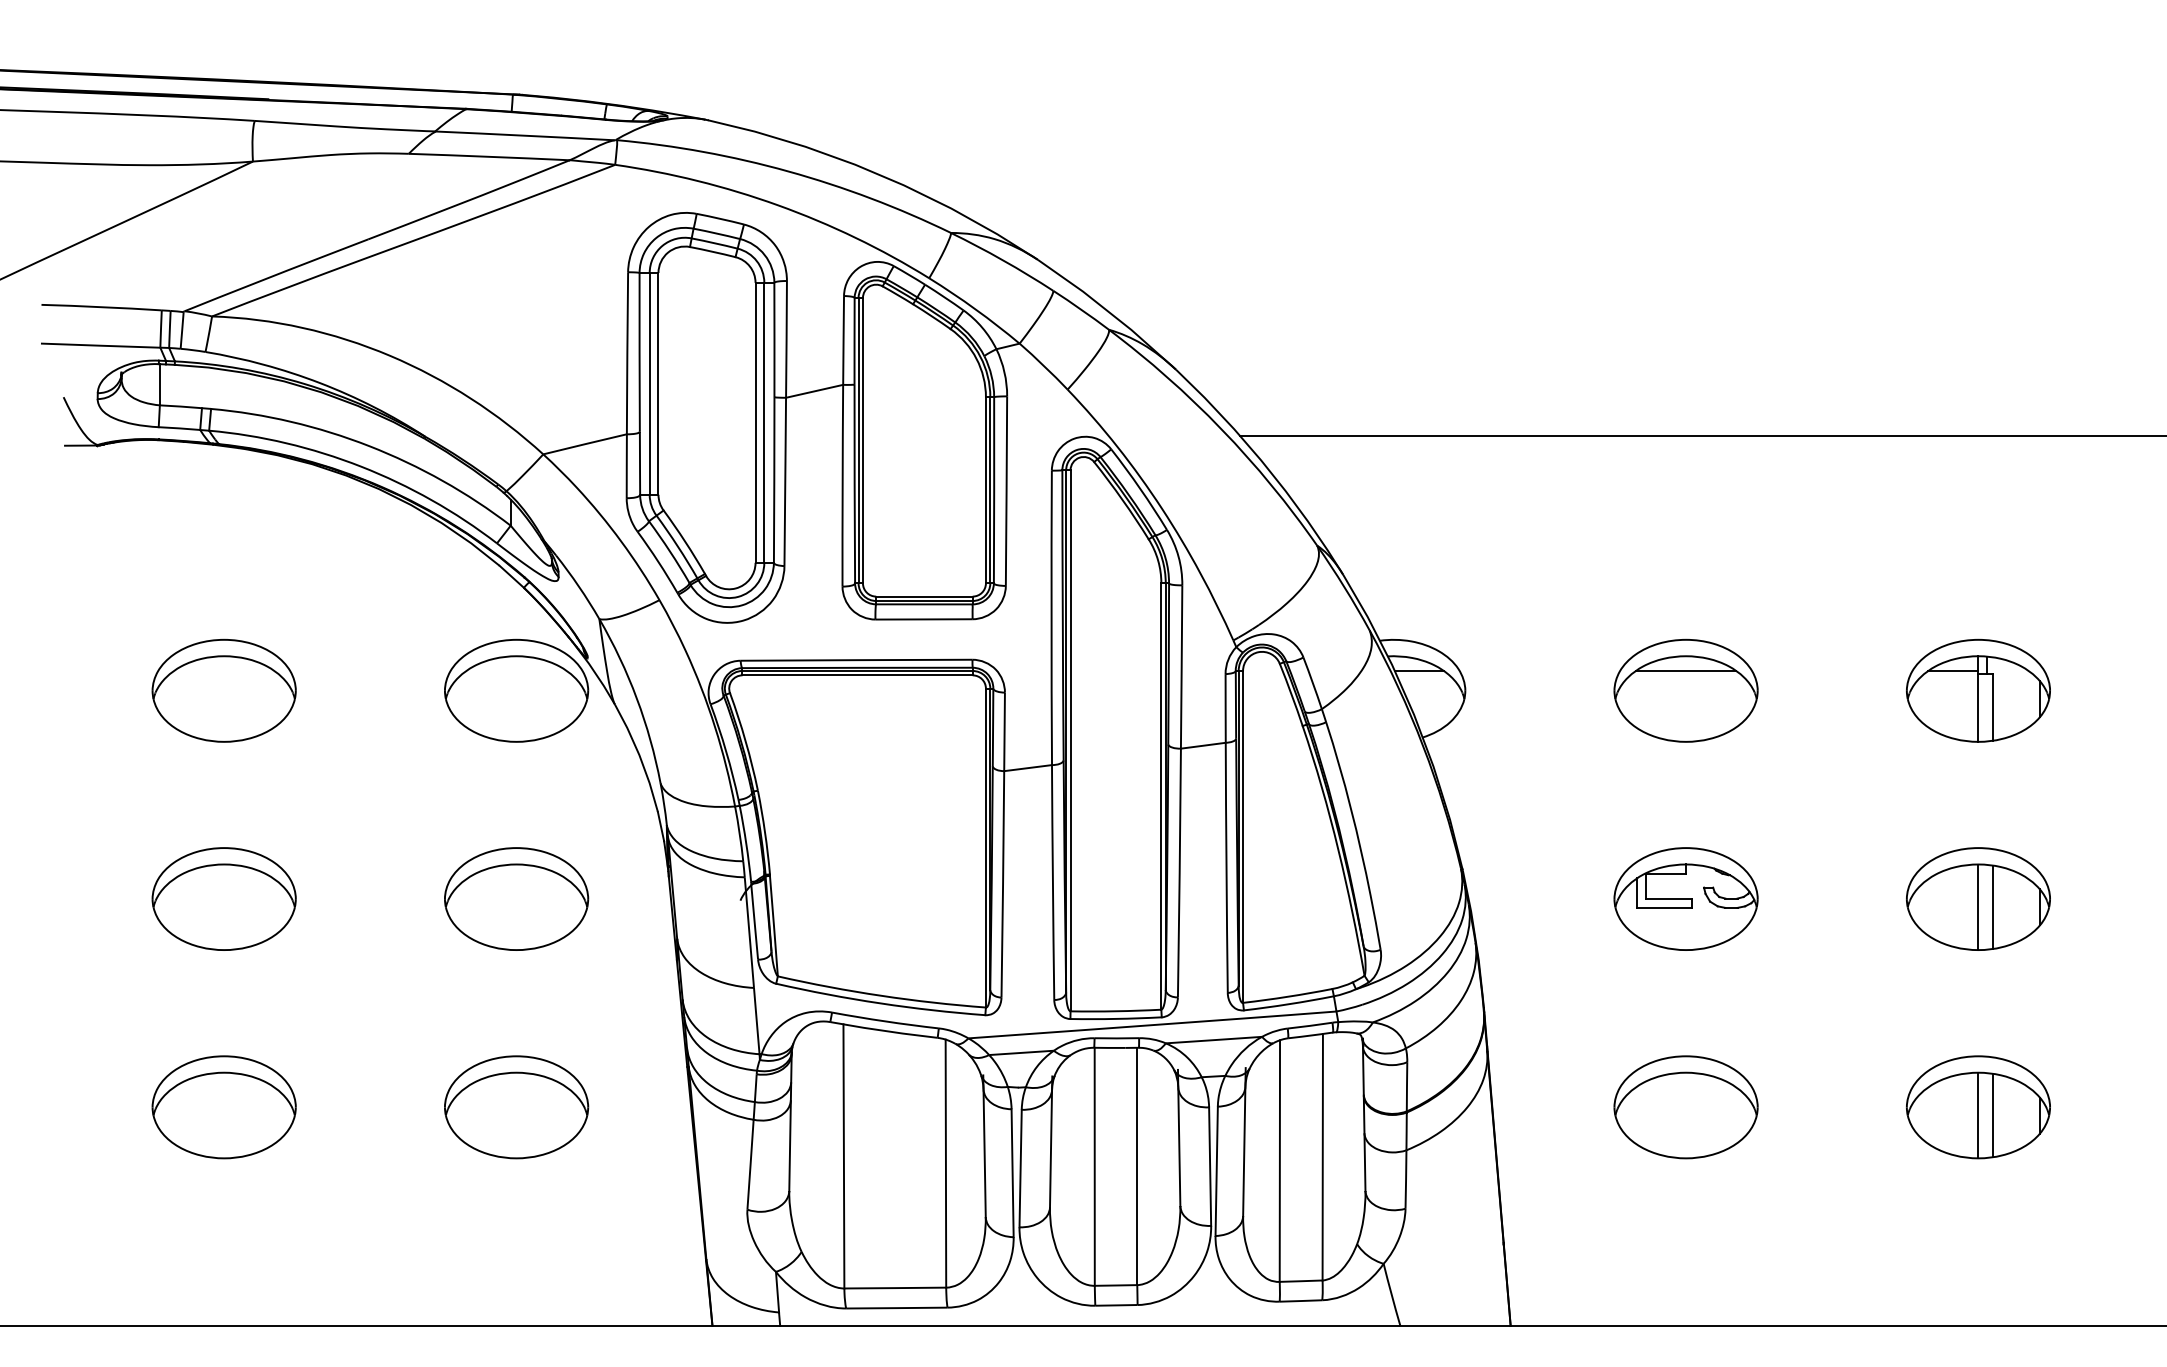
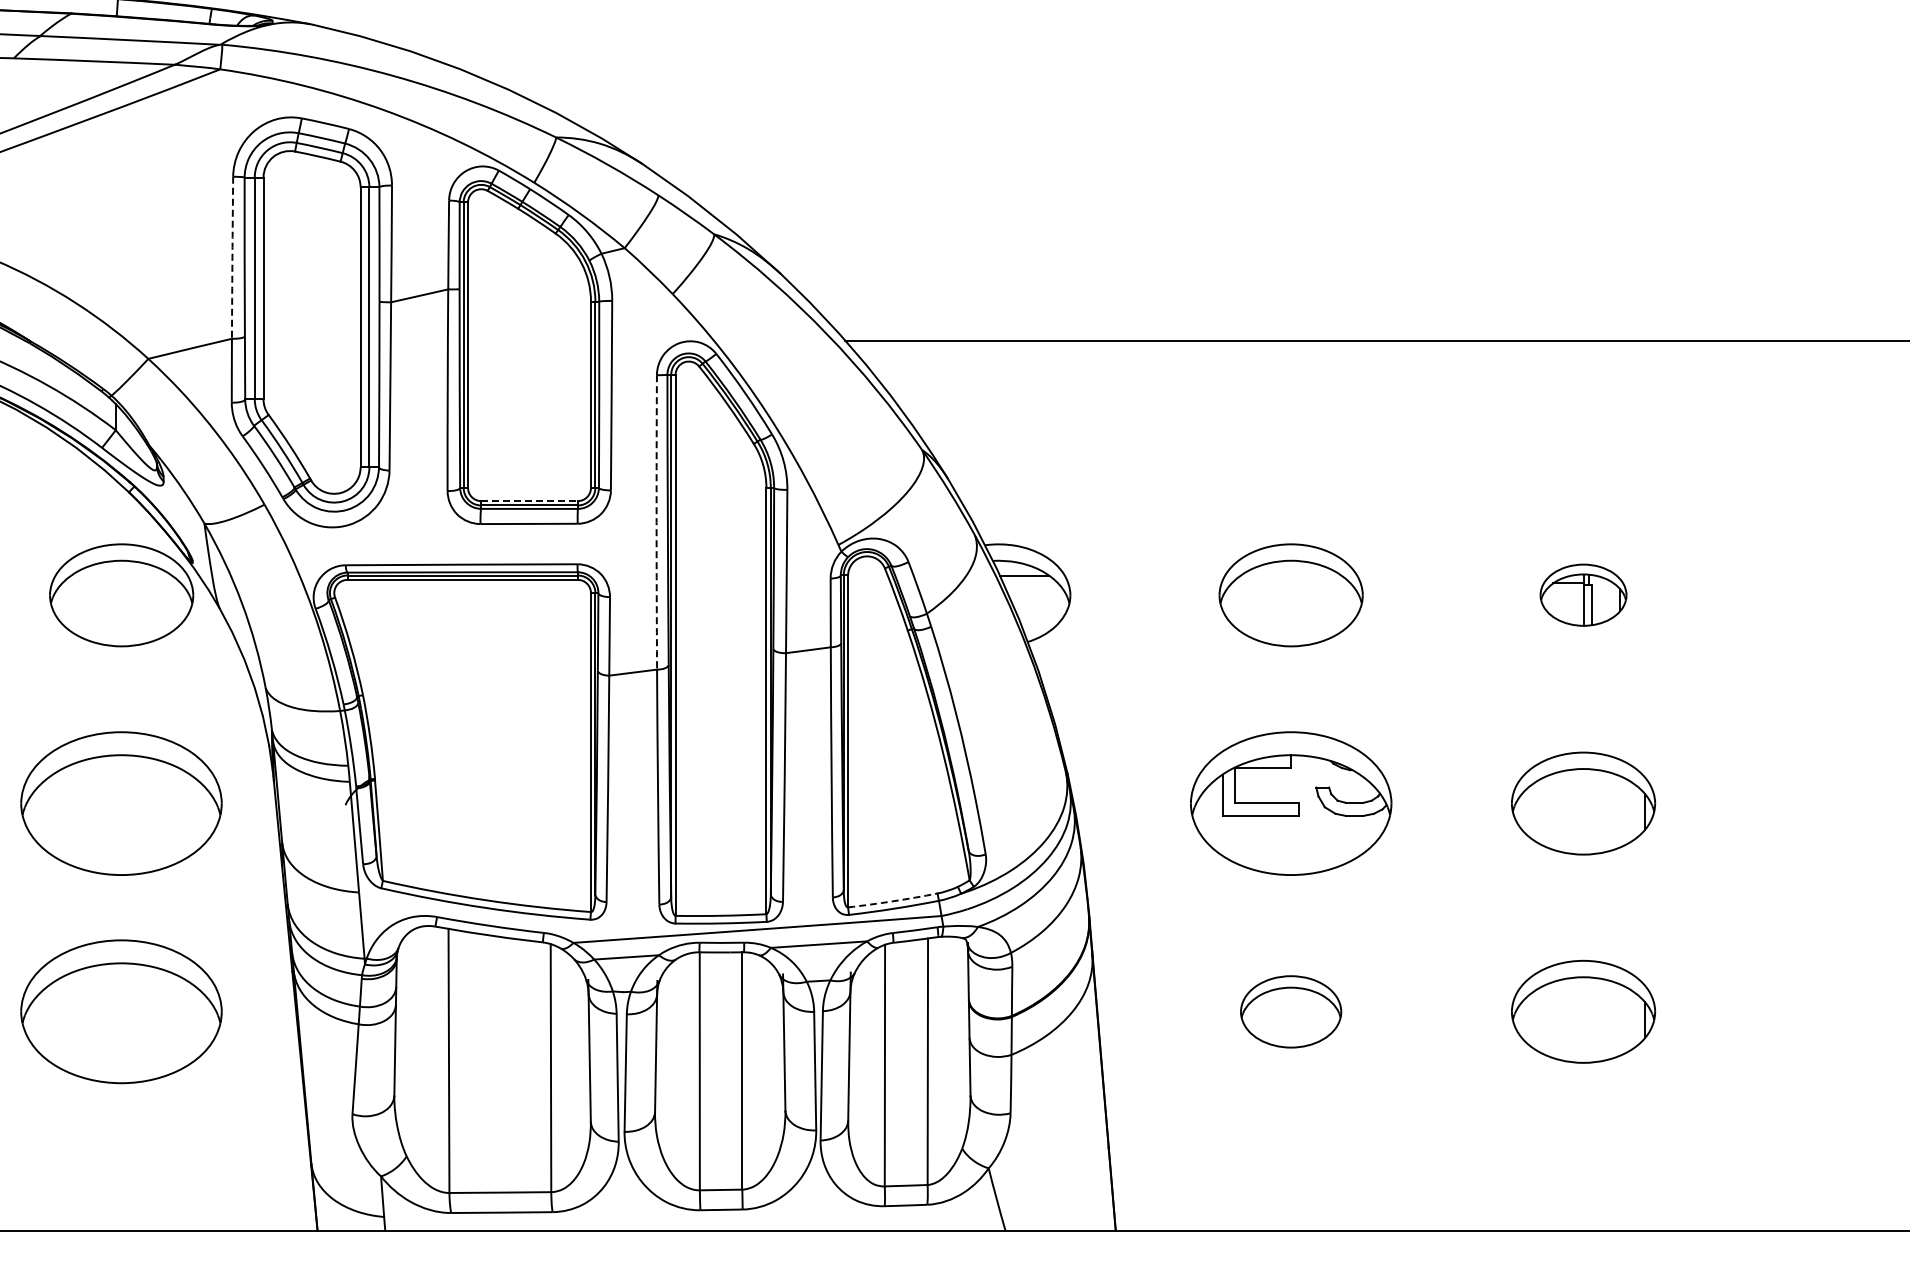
arc: (627, 353) -> (232, 258), solid -> dashed
line: (924, 596) -> (529, 501), solid -> dashed
arc: (1051, 617) -> (656, 522), solid -> dashed
line: (1685, 671) -> (1290, 576), removed
part: (1978, 690) -> (1583, 595), size x0.6
part: (516, 898) -> (121, 803), size x1.4
part: (1685, 898) -> (1290, 803), size x1.4
line: (1978, 907) -> (1583, 812), removed
line: (1993, 907) -> (1598, 812), removed
arc: (1287, 996) -> (892, 901), solid -> dashed
part: (516, 1107) -> (121, 1012), size x1.4
part: (1685, 1107) -> (1290, 1012), size x0.7
line: (1978, 1115) -> (1583, 1020), removed
line: (1993, 1115) -> (1598, 1020), removed

